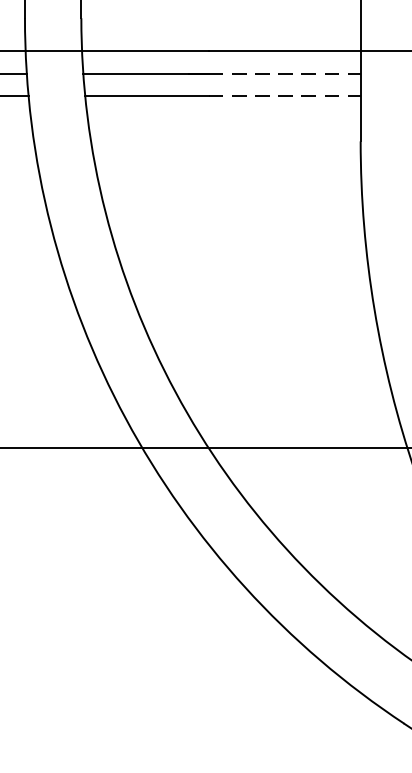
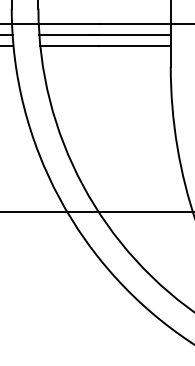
line: (286, 73) -> (135, 34), dashed -> solid
line: (286, 96) -> (135, 45), dashed -> solid

